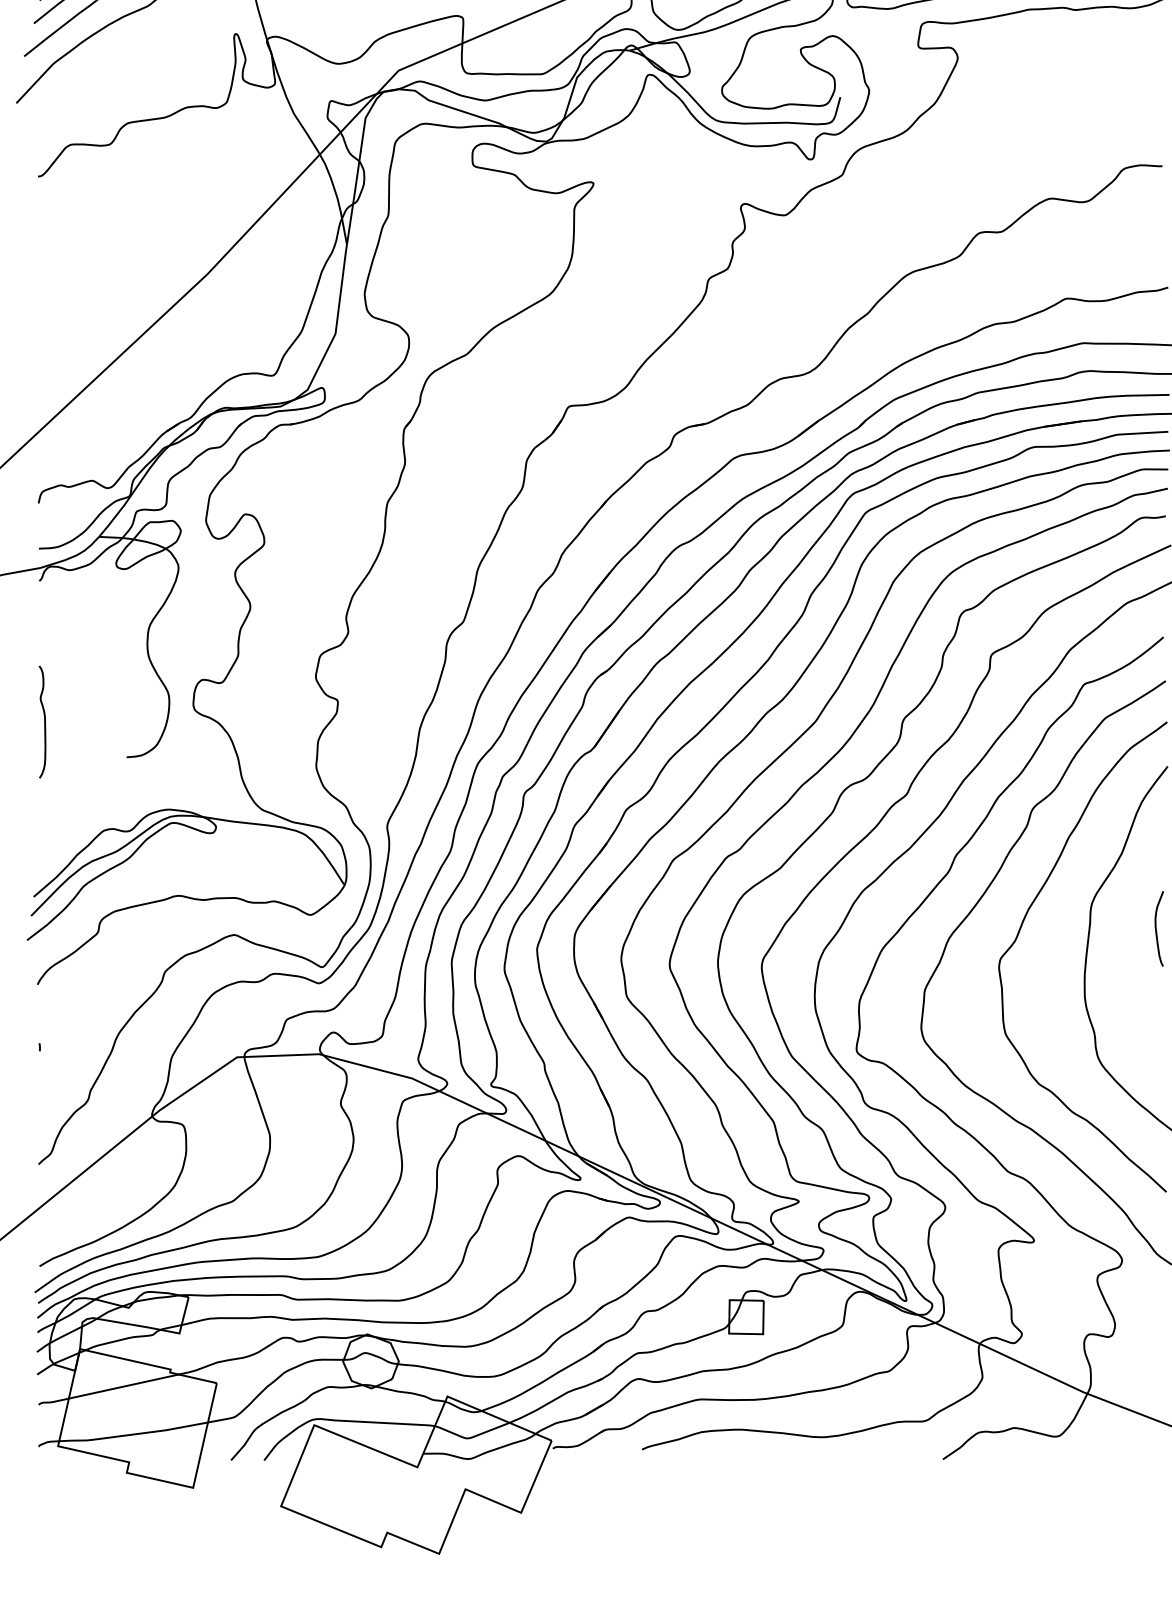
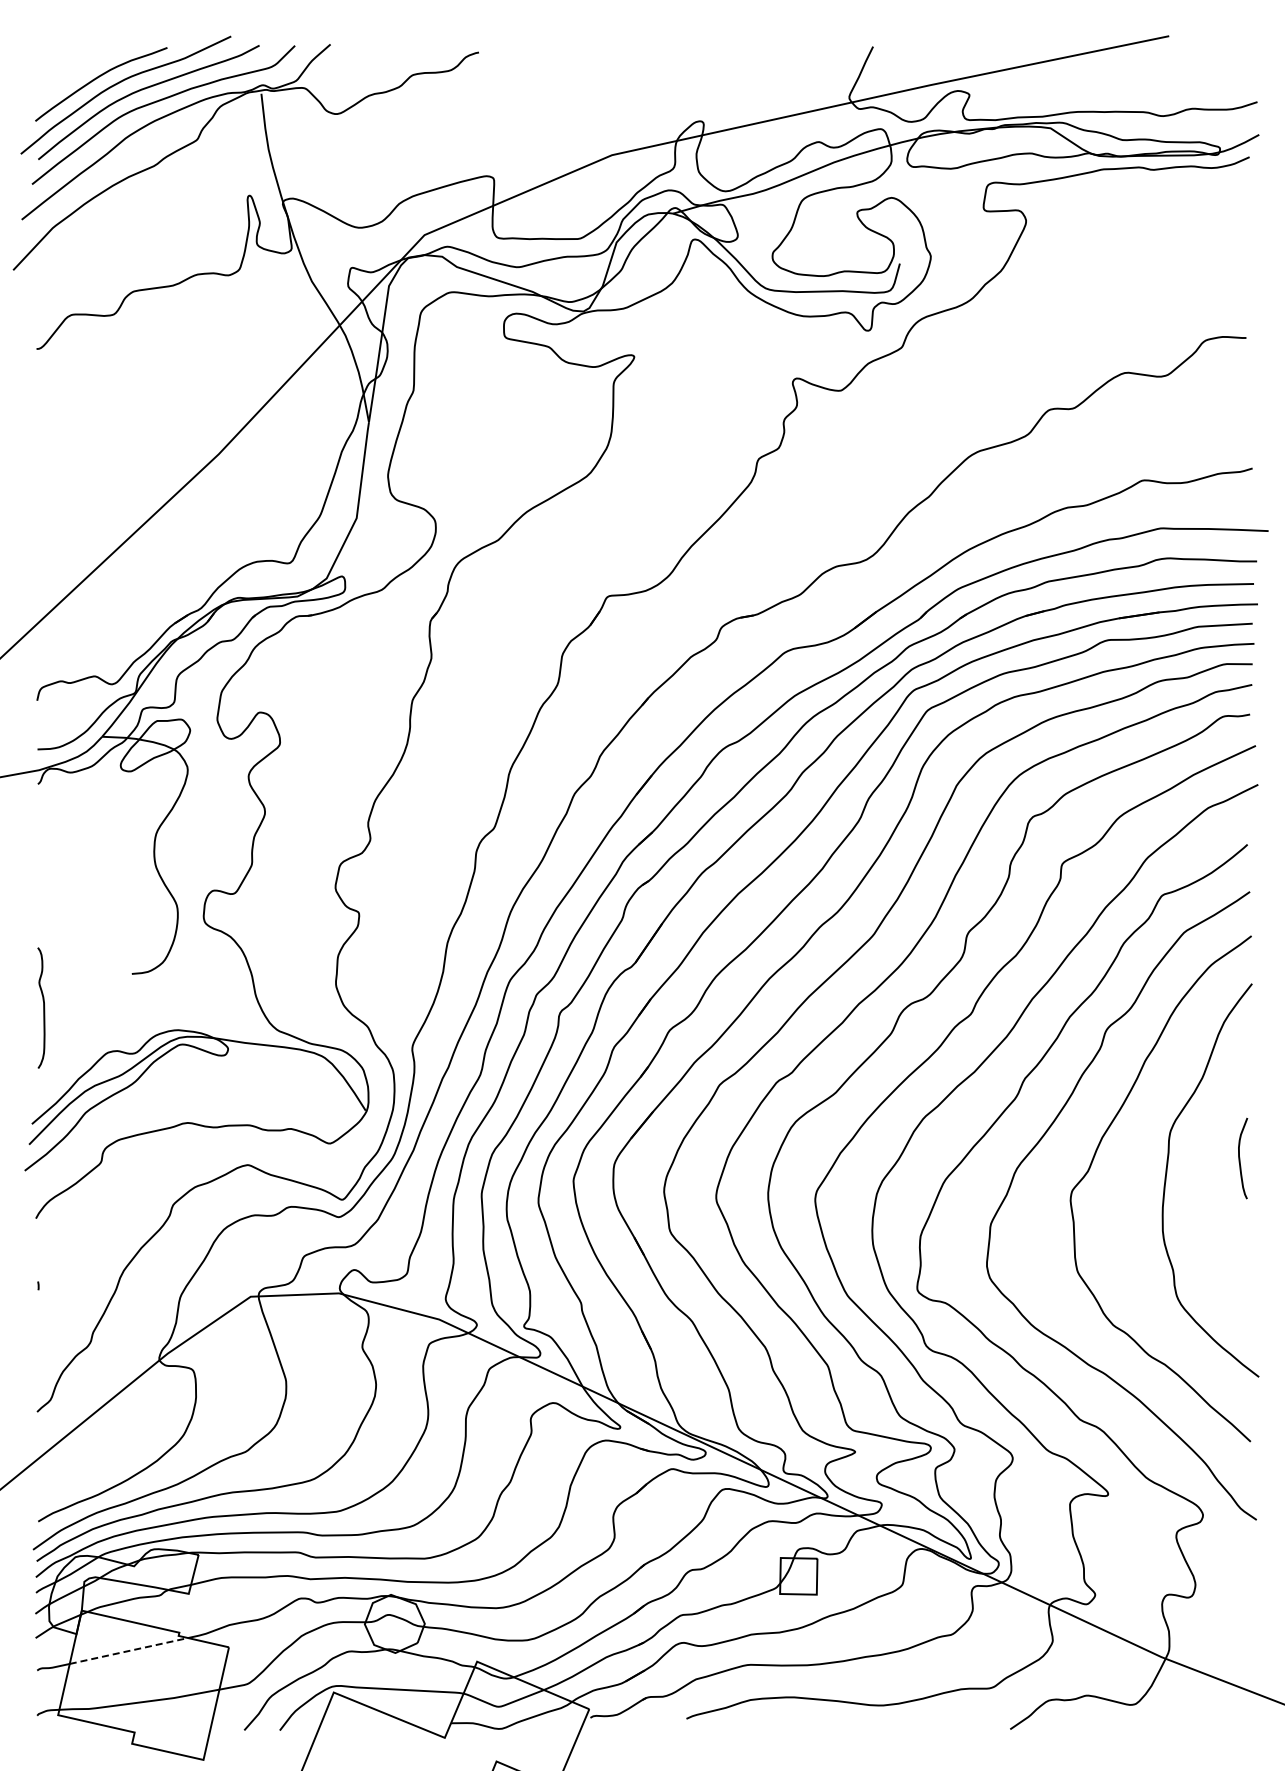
curve: (44, 721) -> (43, 1007), moved
line: (123, 1387) -> (128, 1651), solid -> dashed

